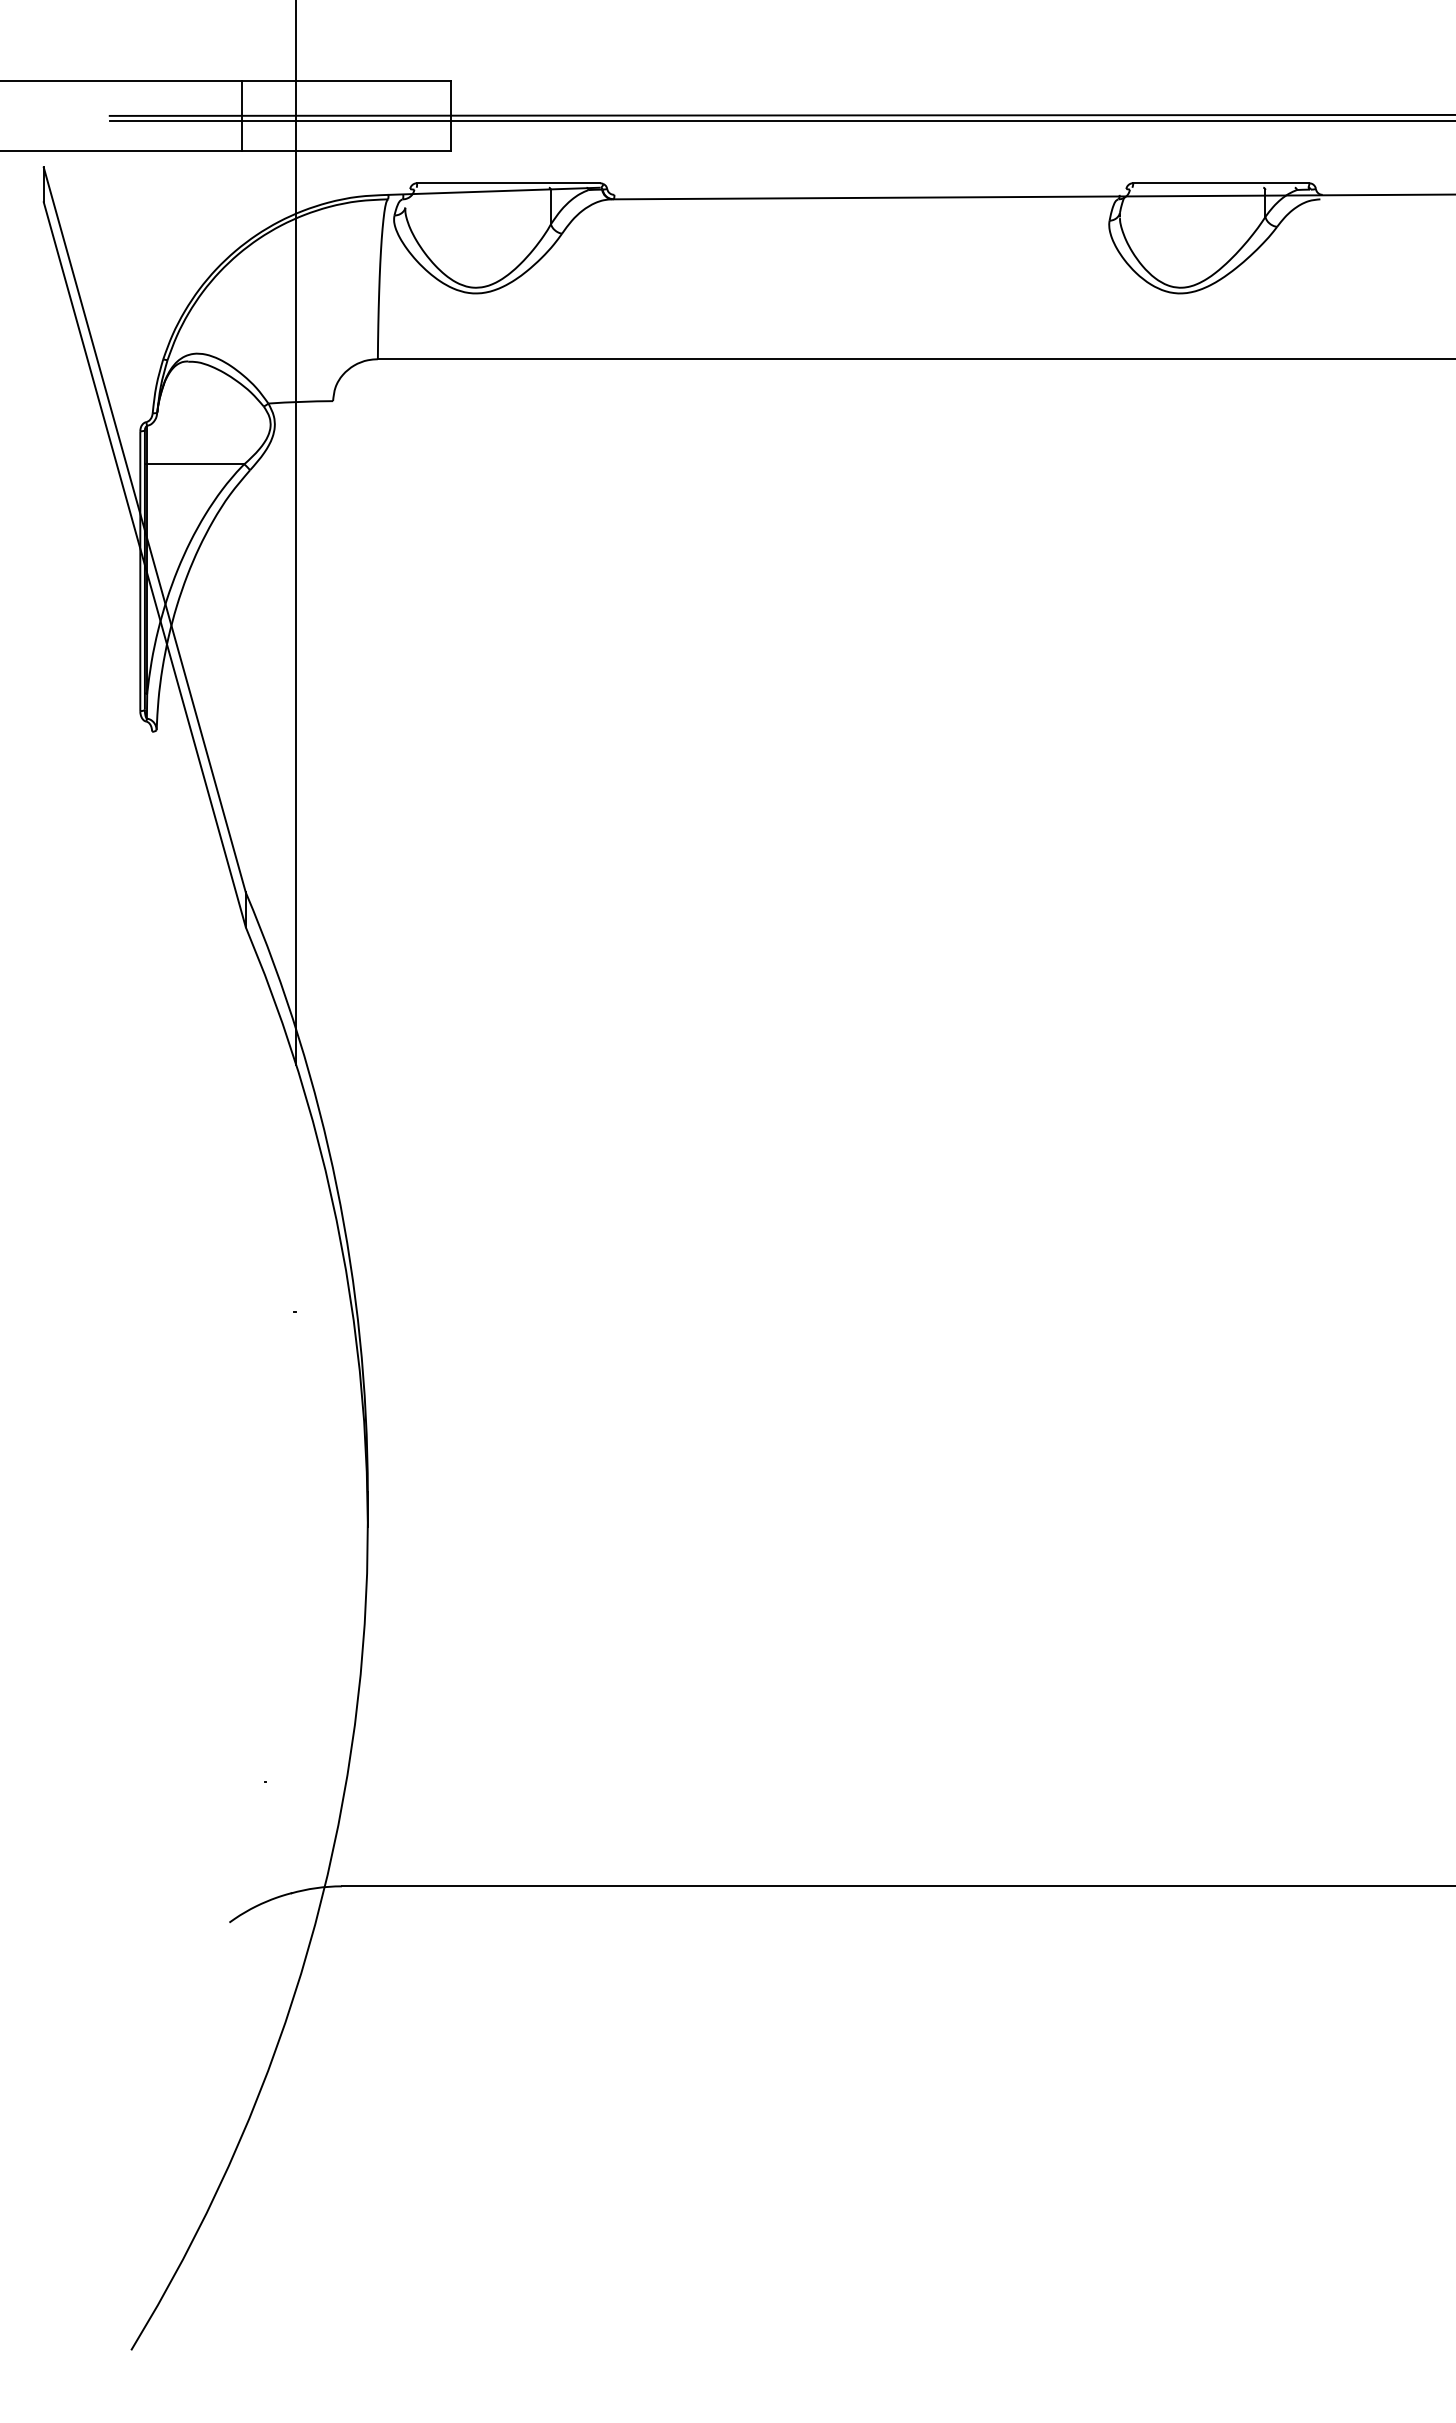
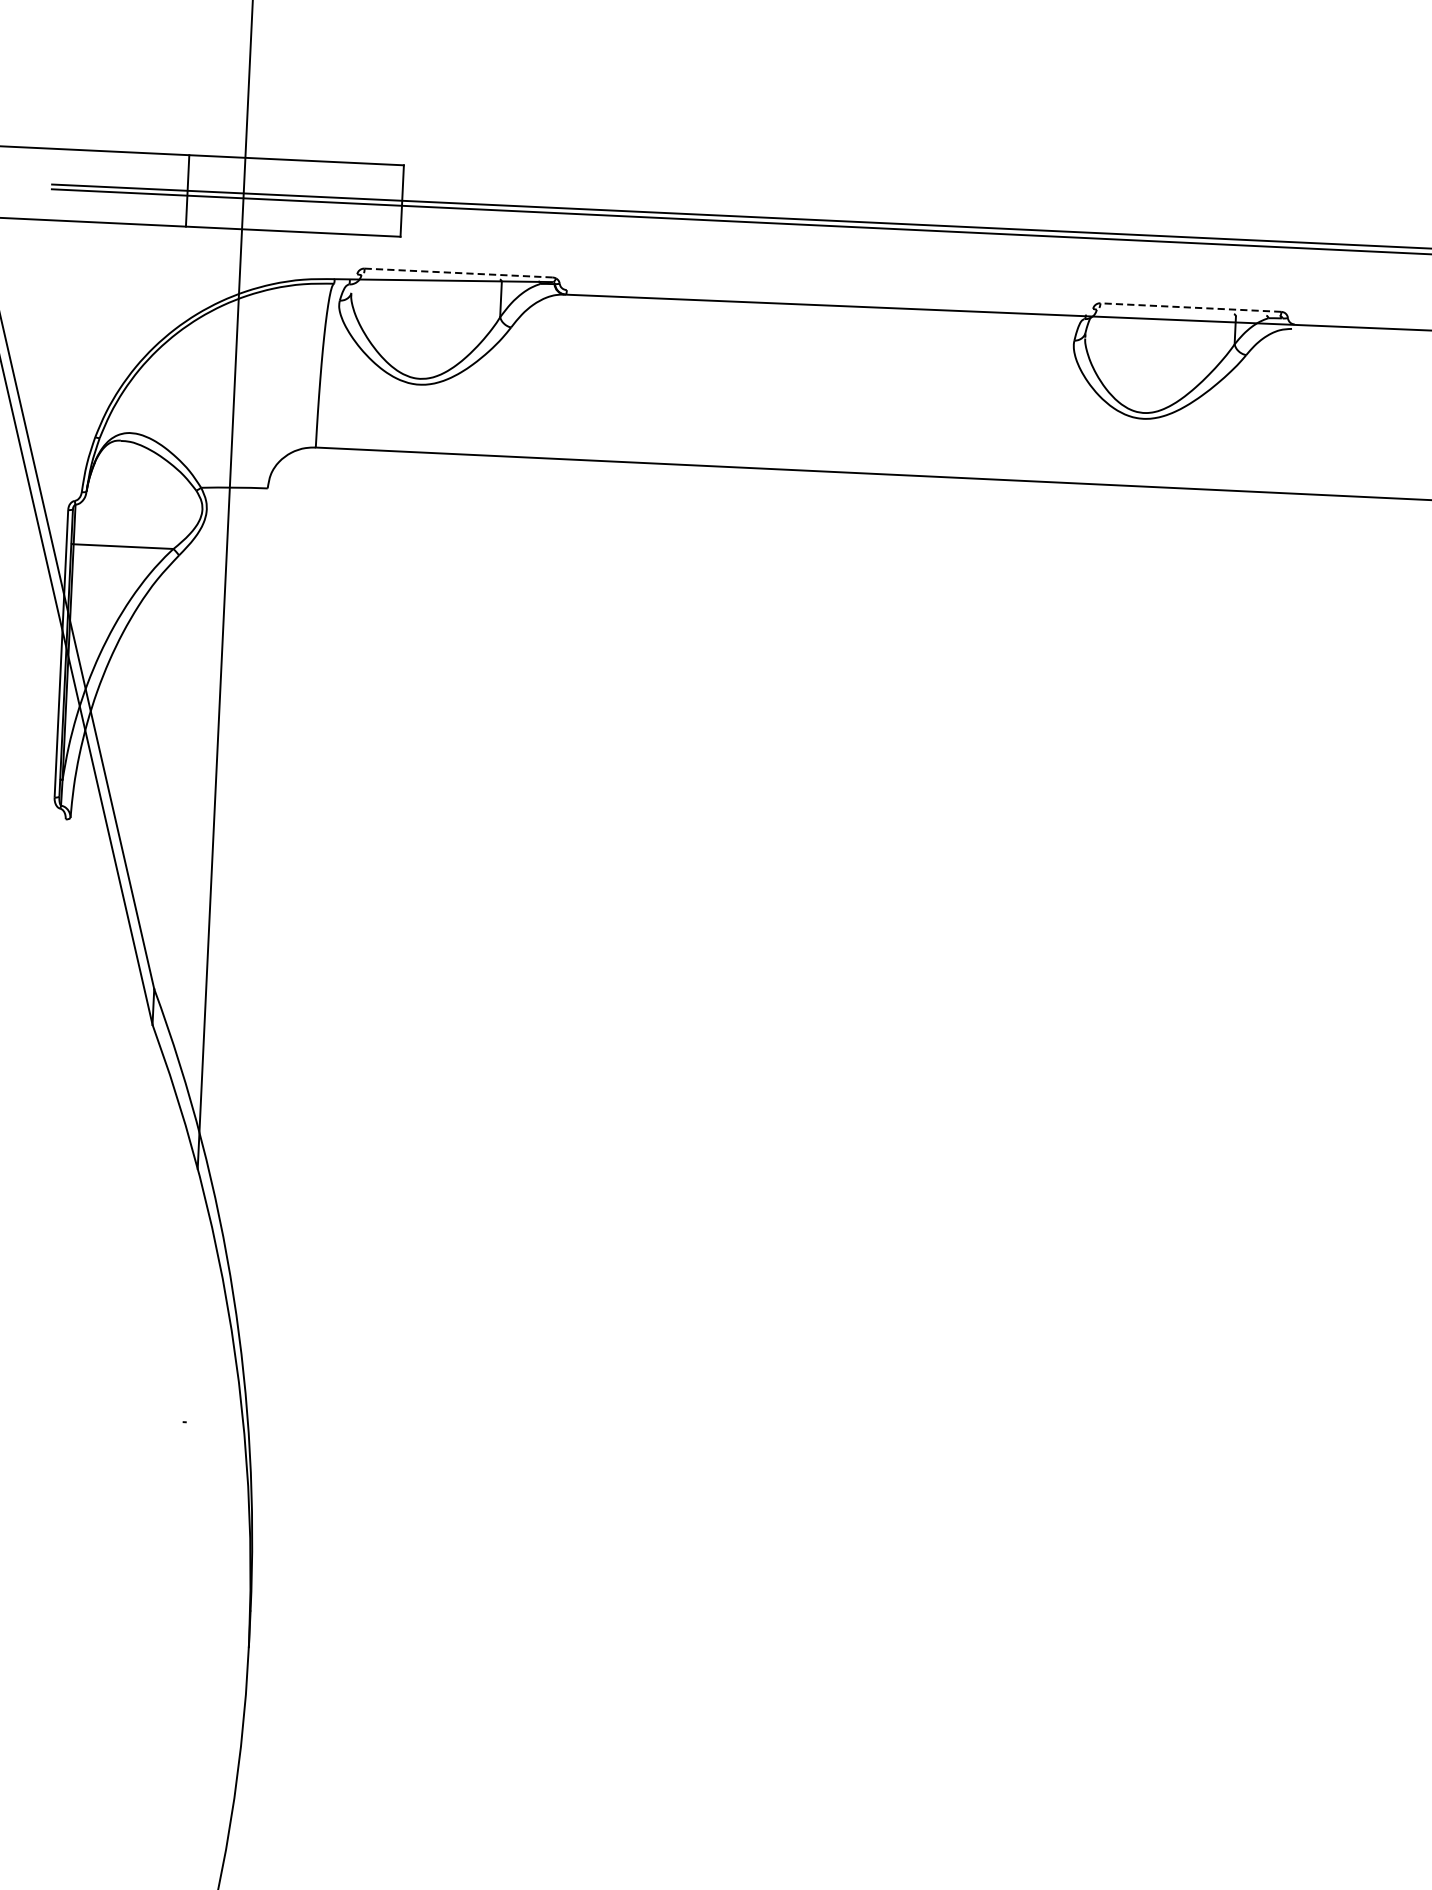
line: (508, 183) -> (458, 273), solid -> dashed
line: (1220, 183) -> (1190, 307), solid -> dashed

